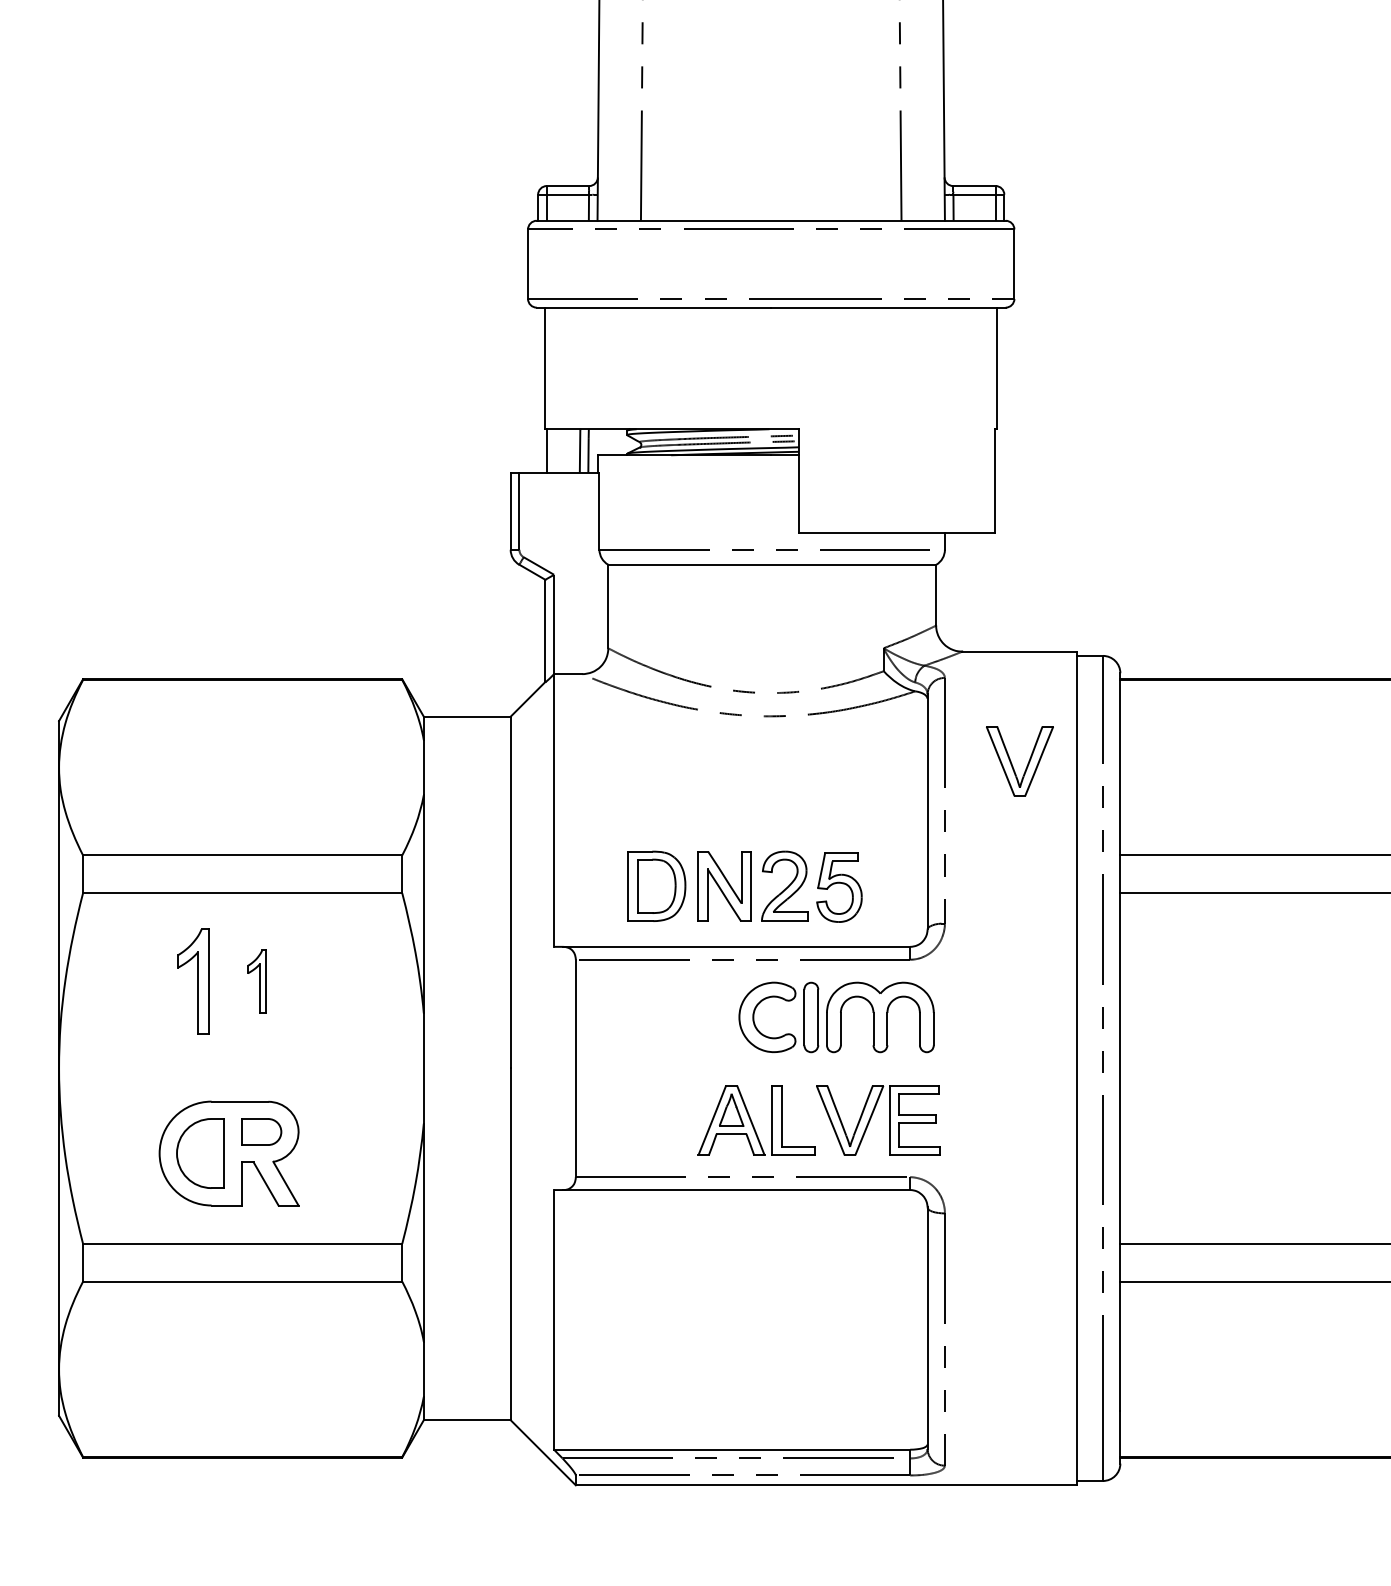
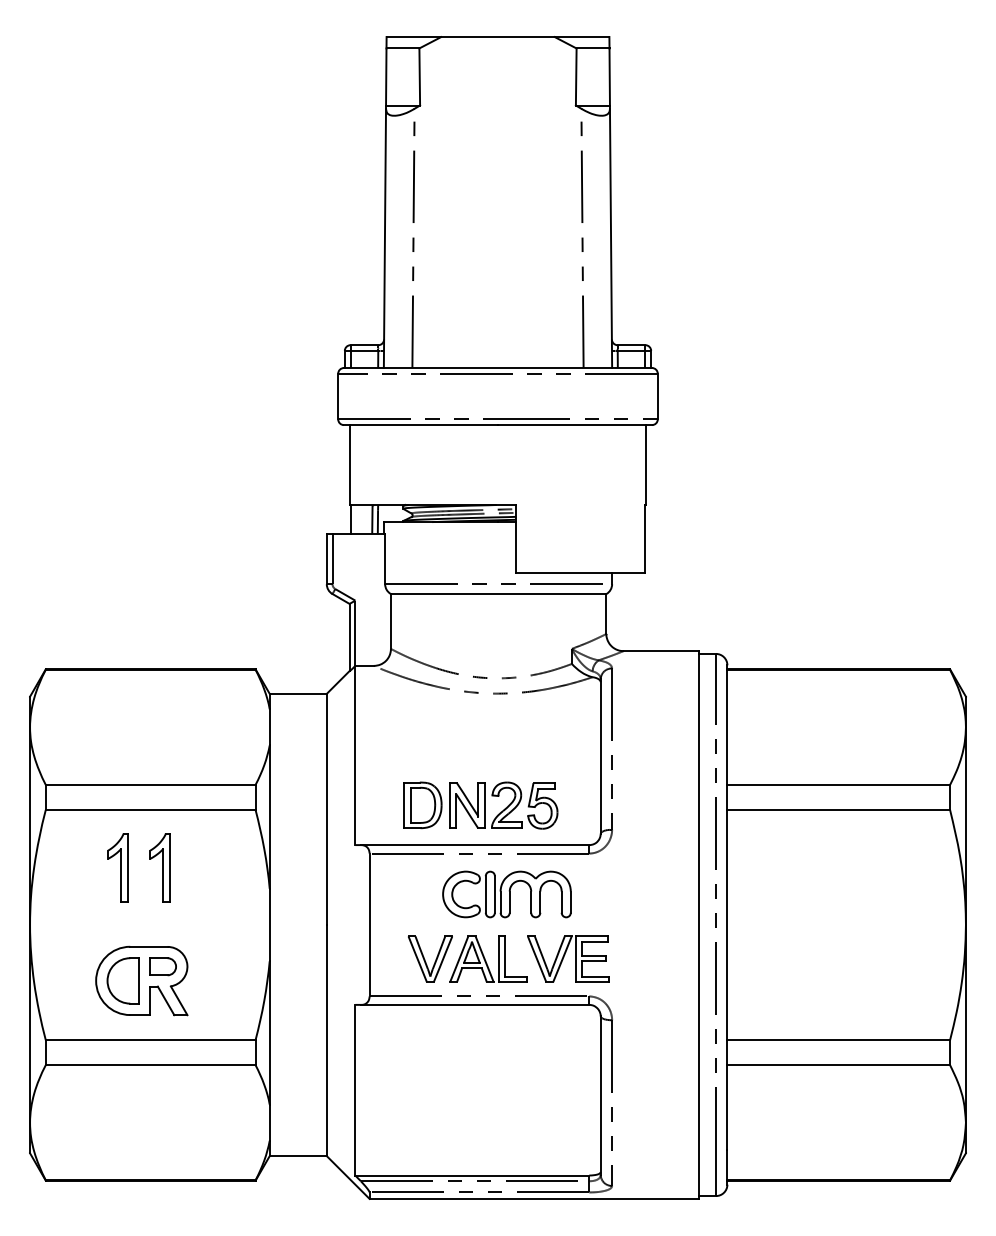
part: (1020, 760) -> (430, 958), moved
part: (256, 980) -> (159, 867), size x1.67
part: (835, 1017) -> (506, 894), moved

